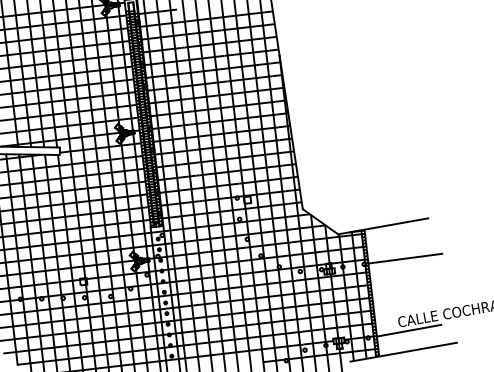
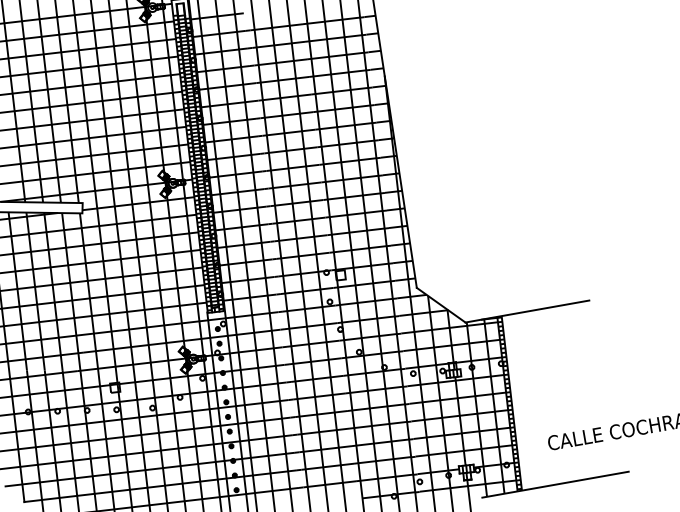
line: (405, 258) -> (557, 355), removed
line: (408, 330) -> (562, 455), removed

